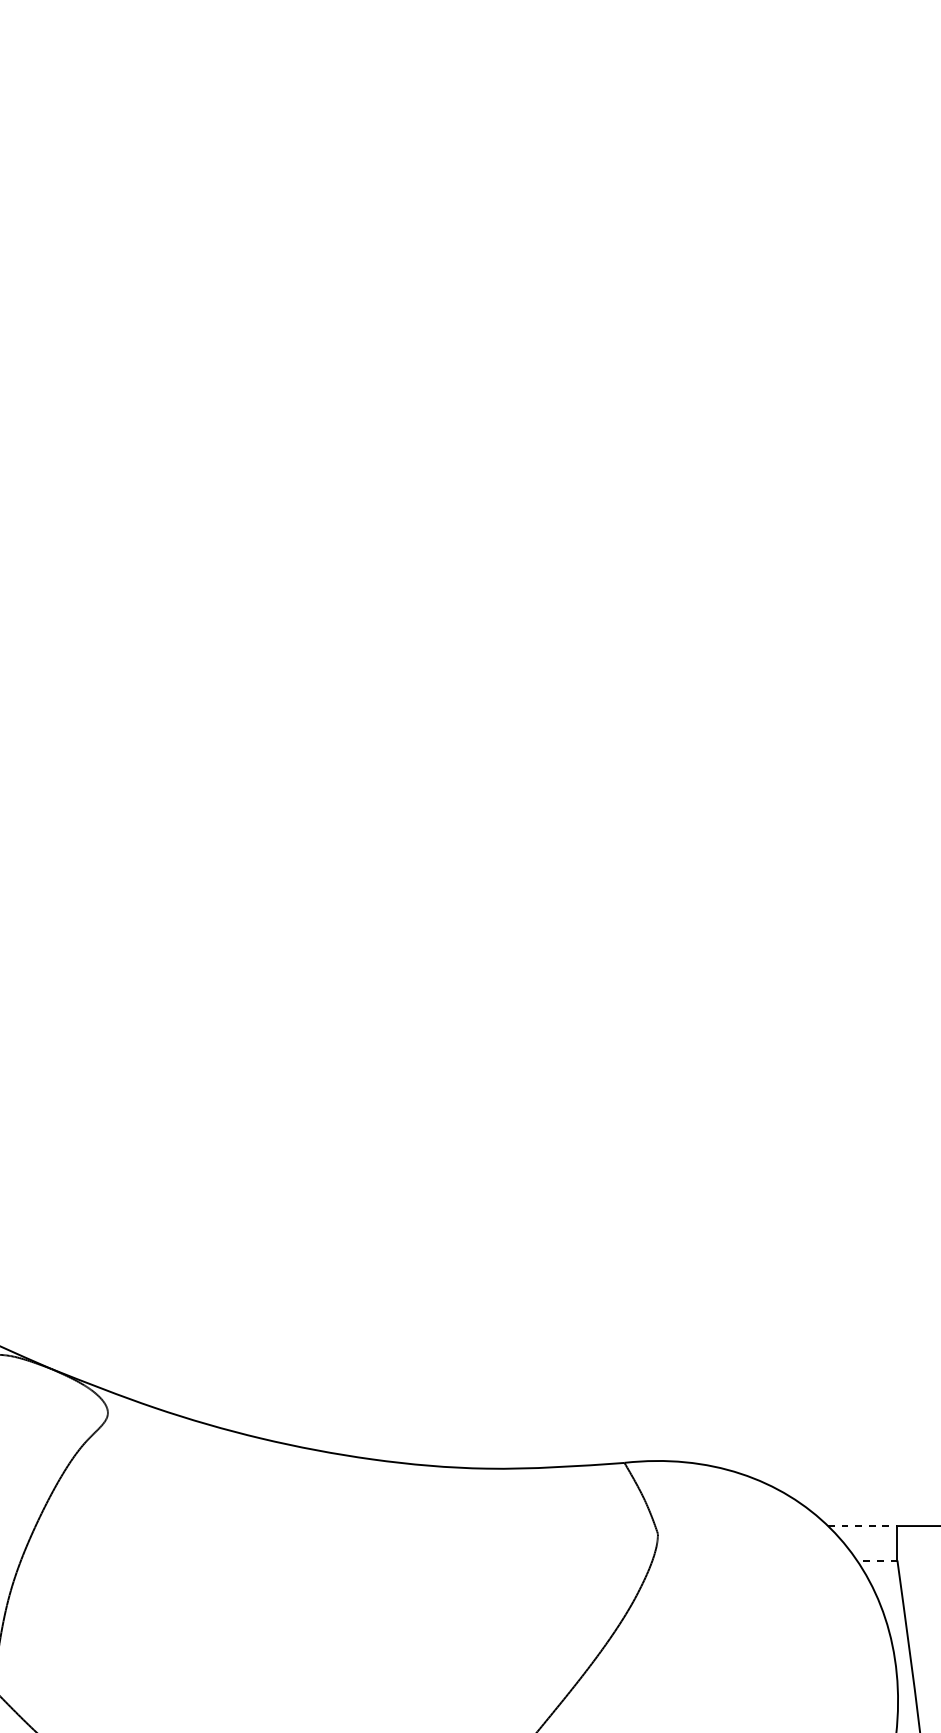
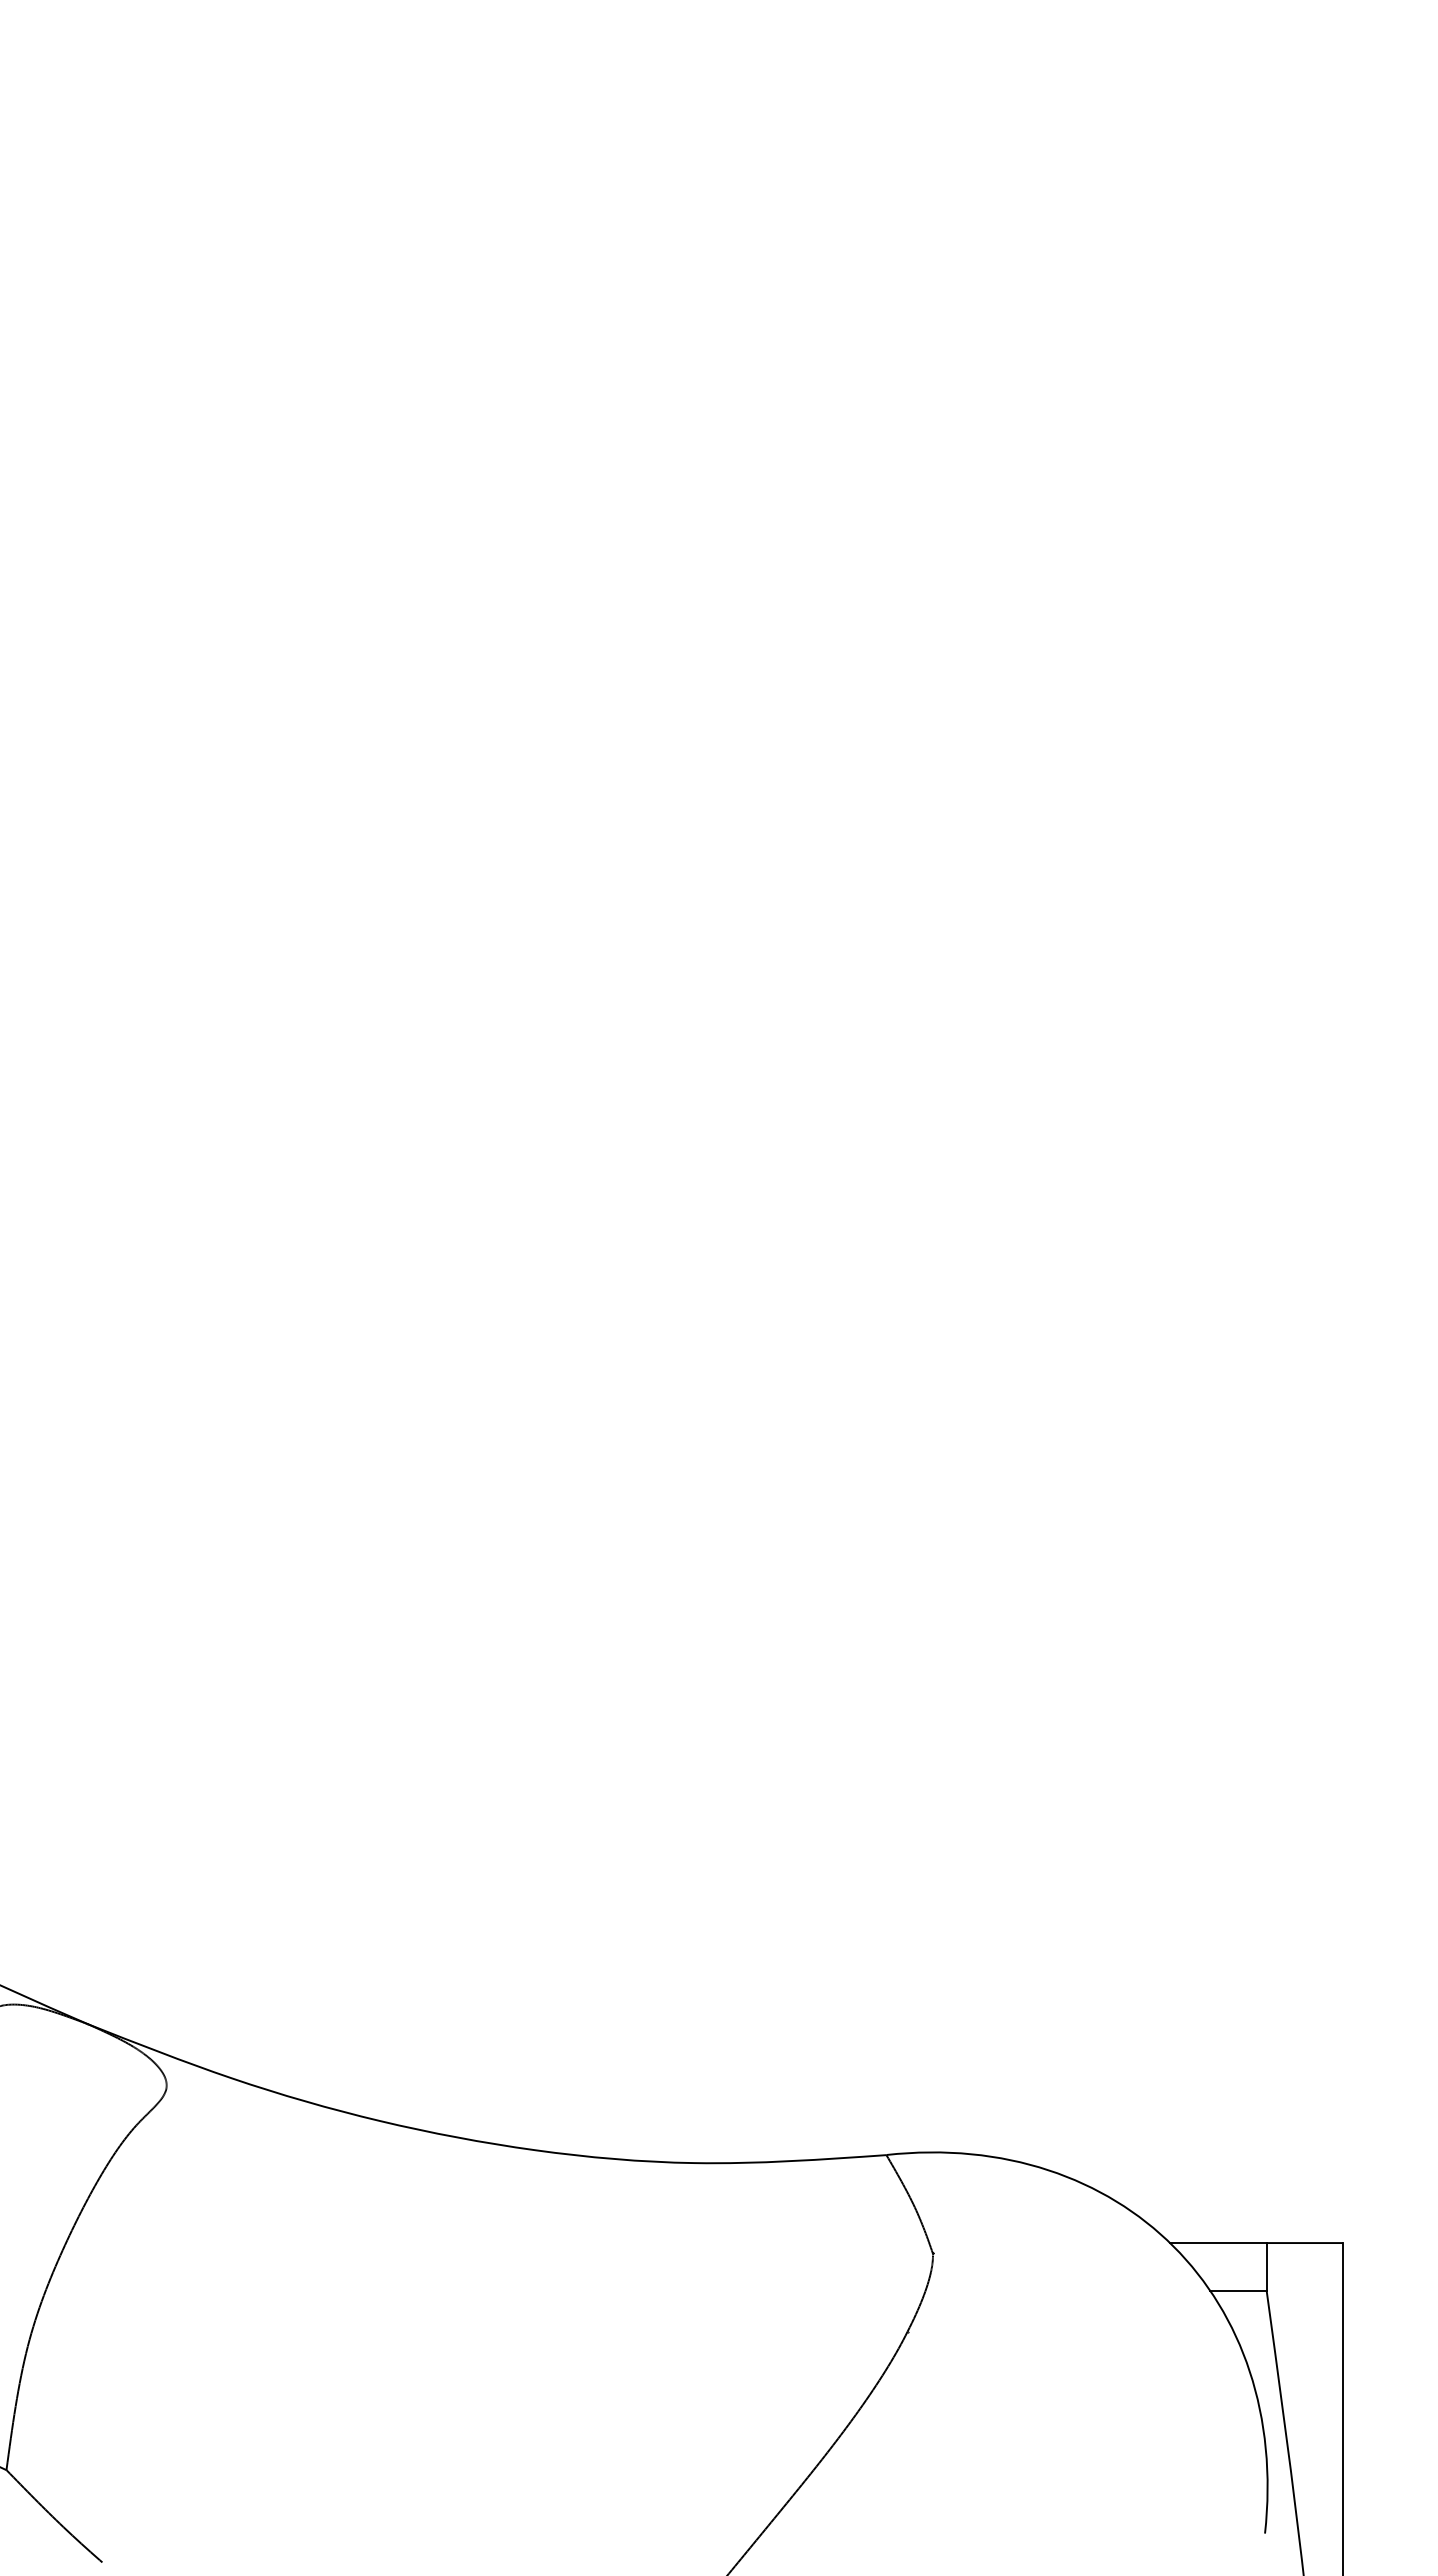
line: (862, 1526) -> (1218, 2243), dashed -> solid
line: (877, 1560) -> (1238, 2291), dashed -> solid

